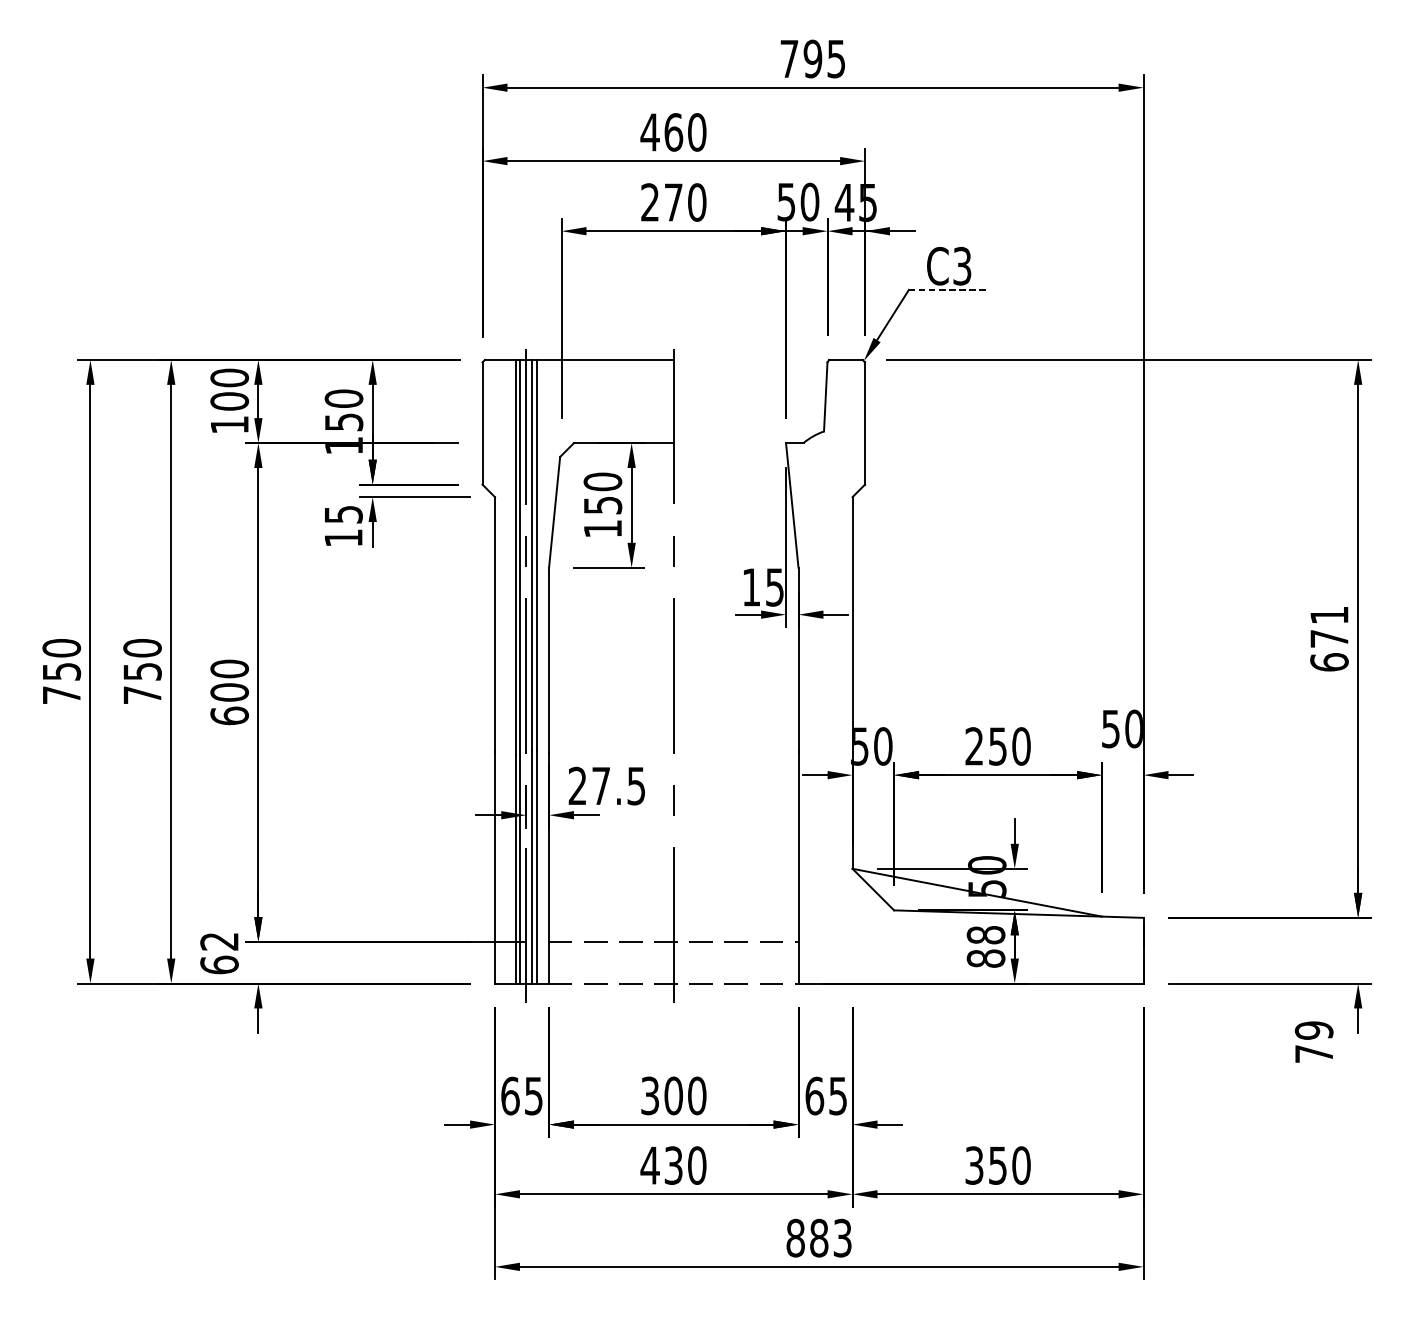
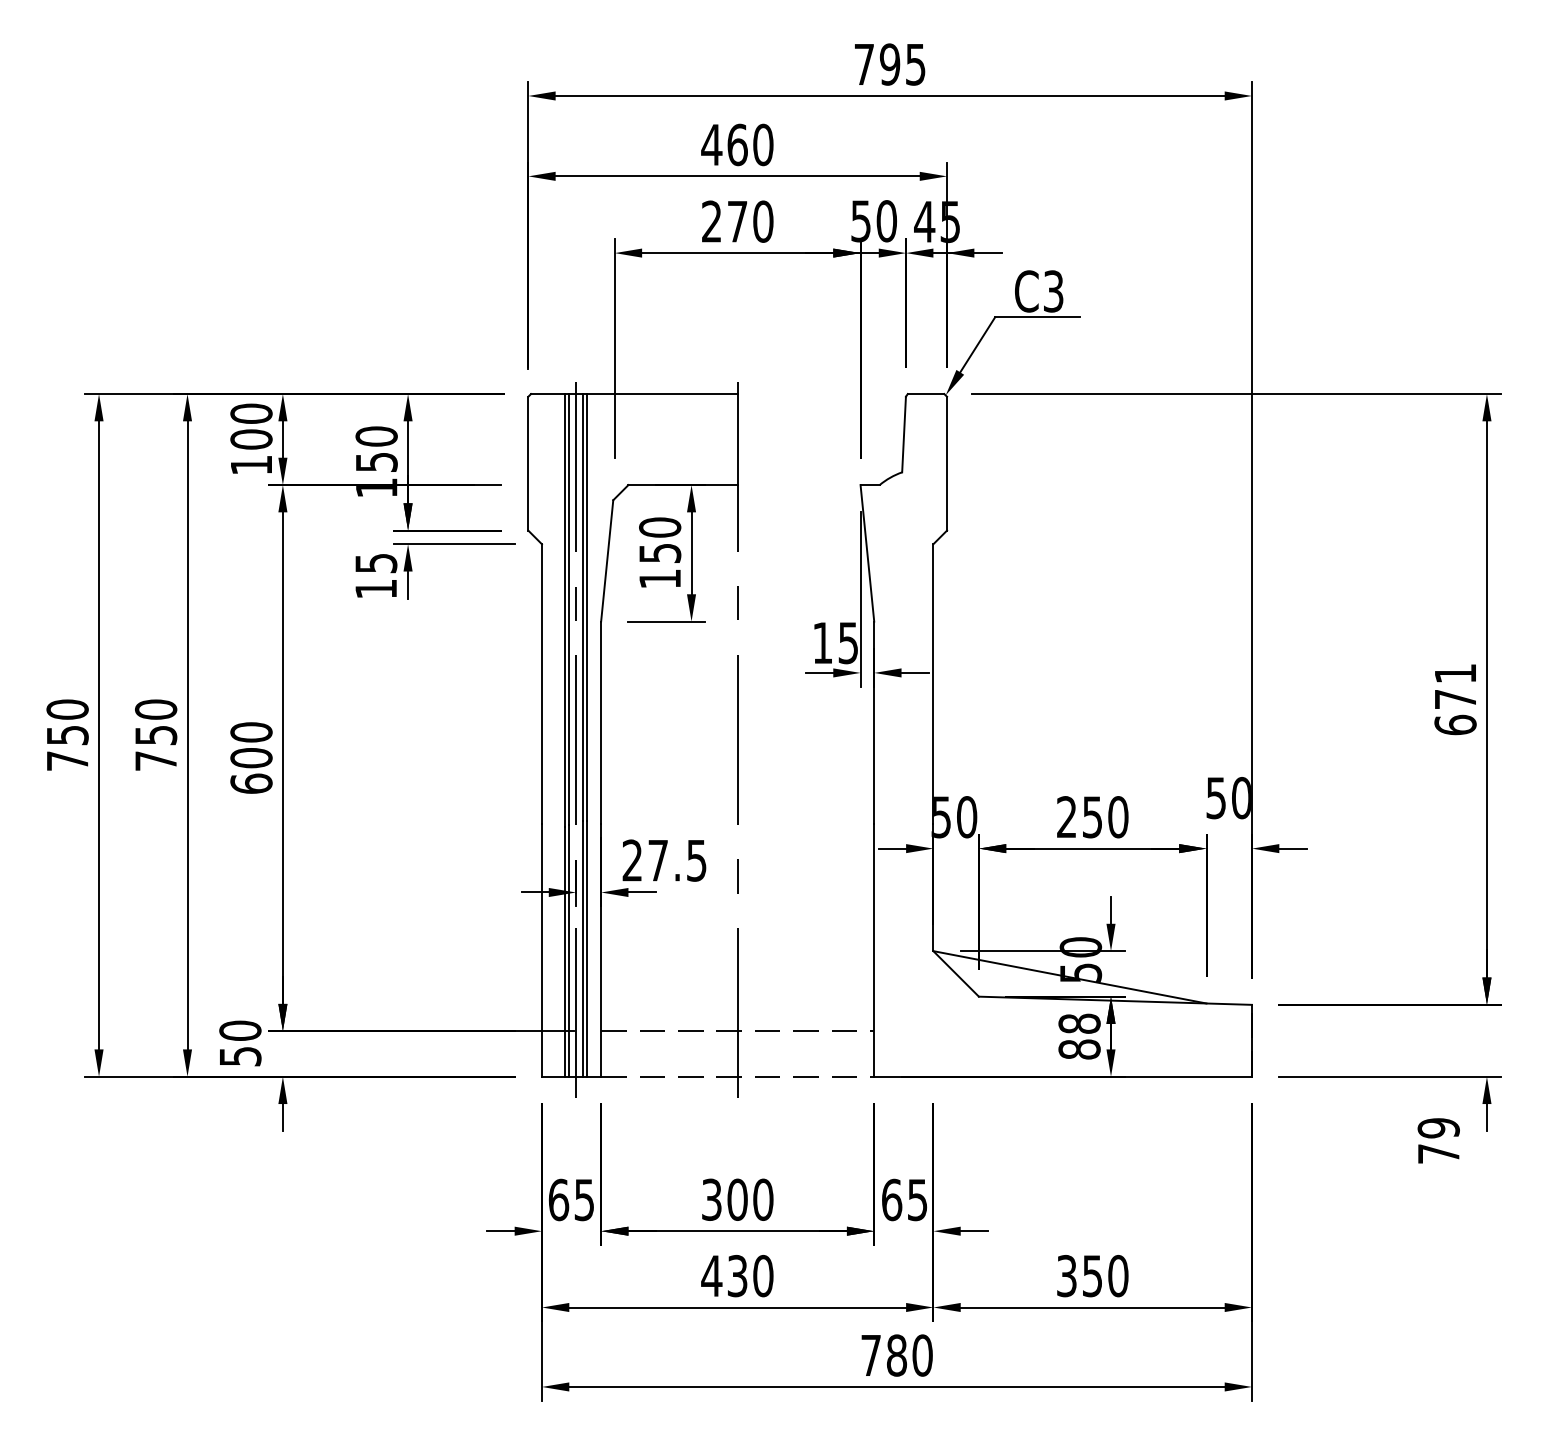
line: (947, 290) -> (1037, 317), dashed -> solid
text: (219, 953) -> (240, 1043), 62 -> 50
text: (818, 1238) -> (896, 1355), 883 -> 780

